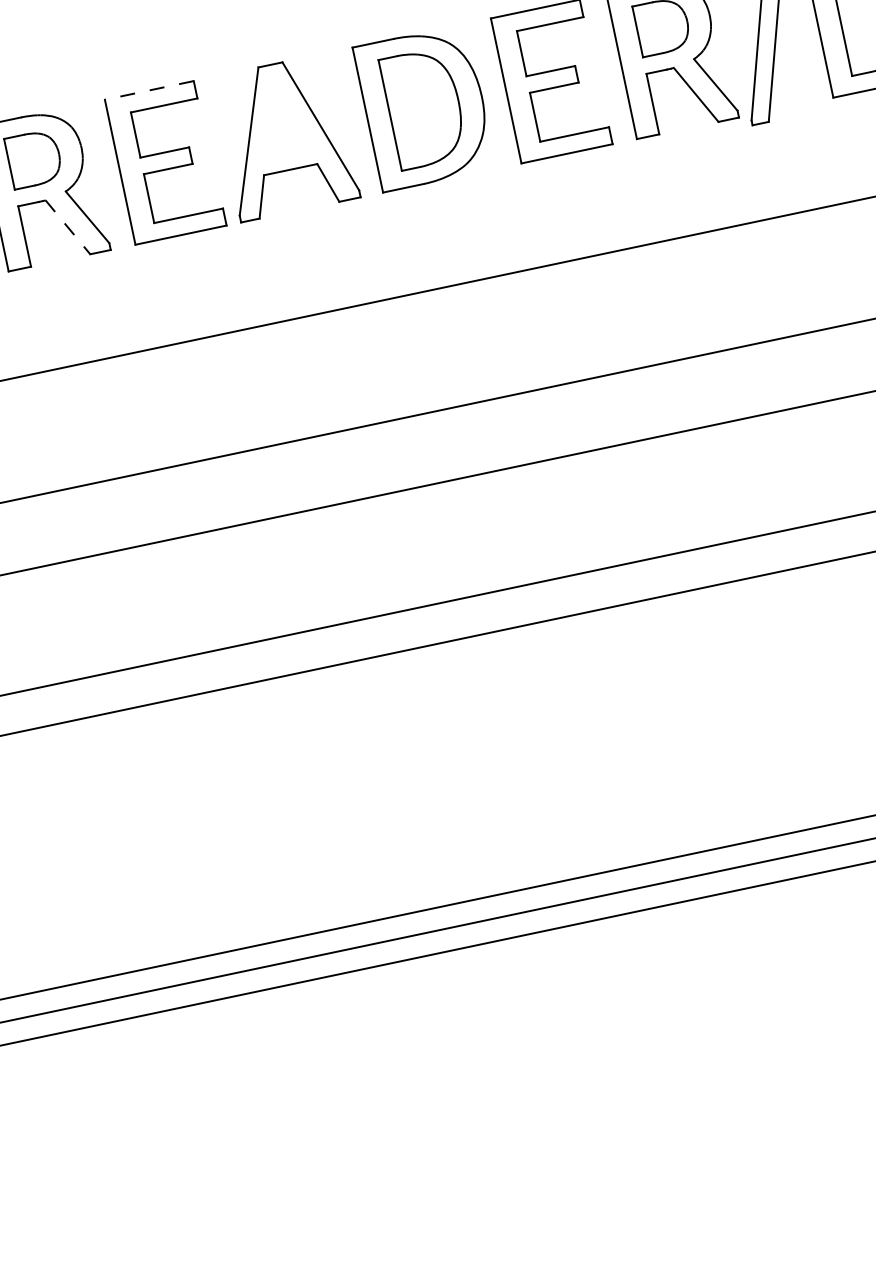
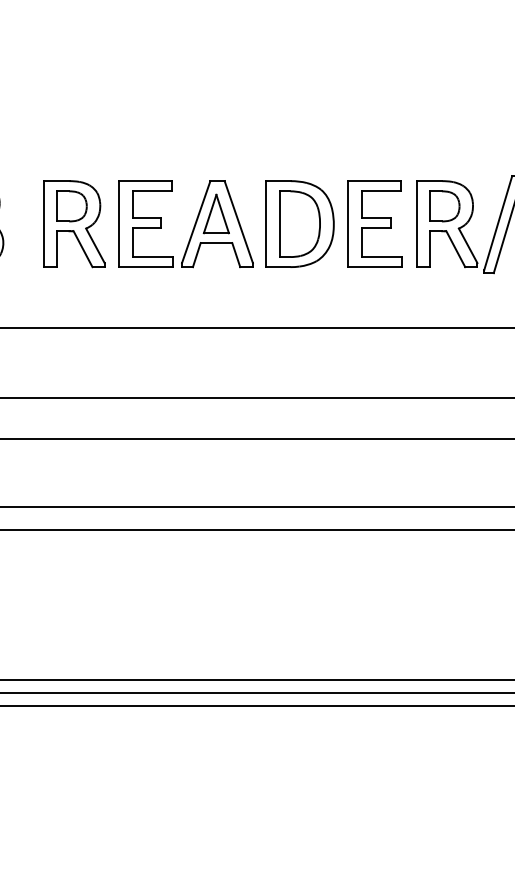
line: (149, 91) -> (145, 181), dashed -> solid
part: (278, 120) -> (215, 213), added
line: (68, 227) -> (83, 249), dashed -> solid

